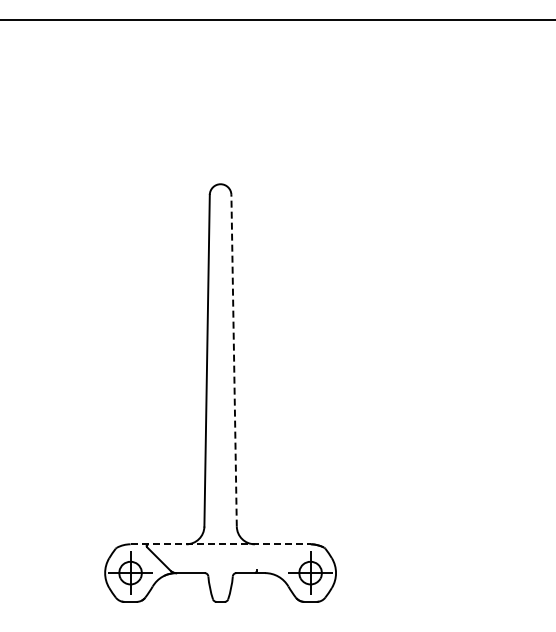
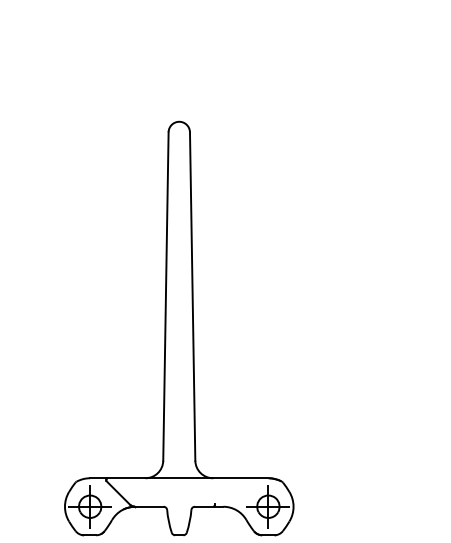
line: (234, 360) -> (193, 296), dashed -> solid
line: (221, 544) -> (180, 478), dashed -> solid

